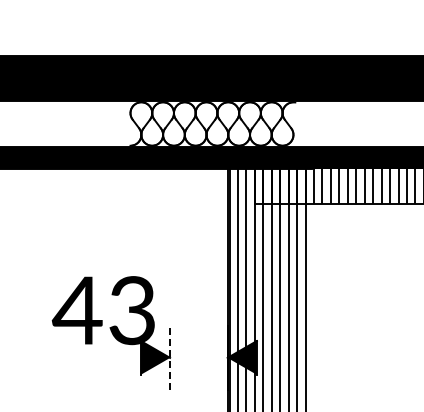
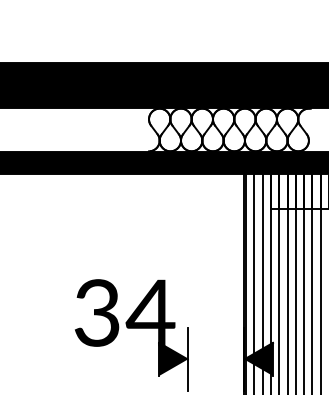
text: (104, 310) -> (123, 312), 43 -> 34
line: (170, 357) -> (188, 359), dashed -> solid

